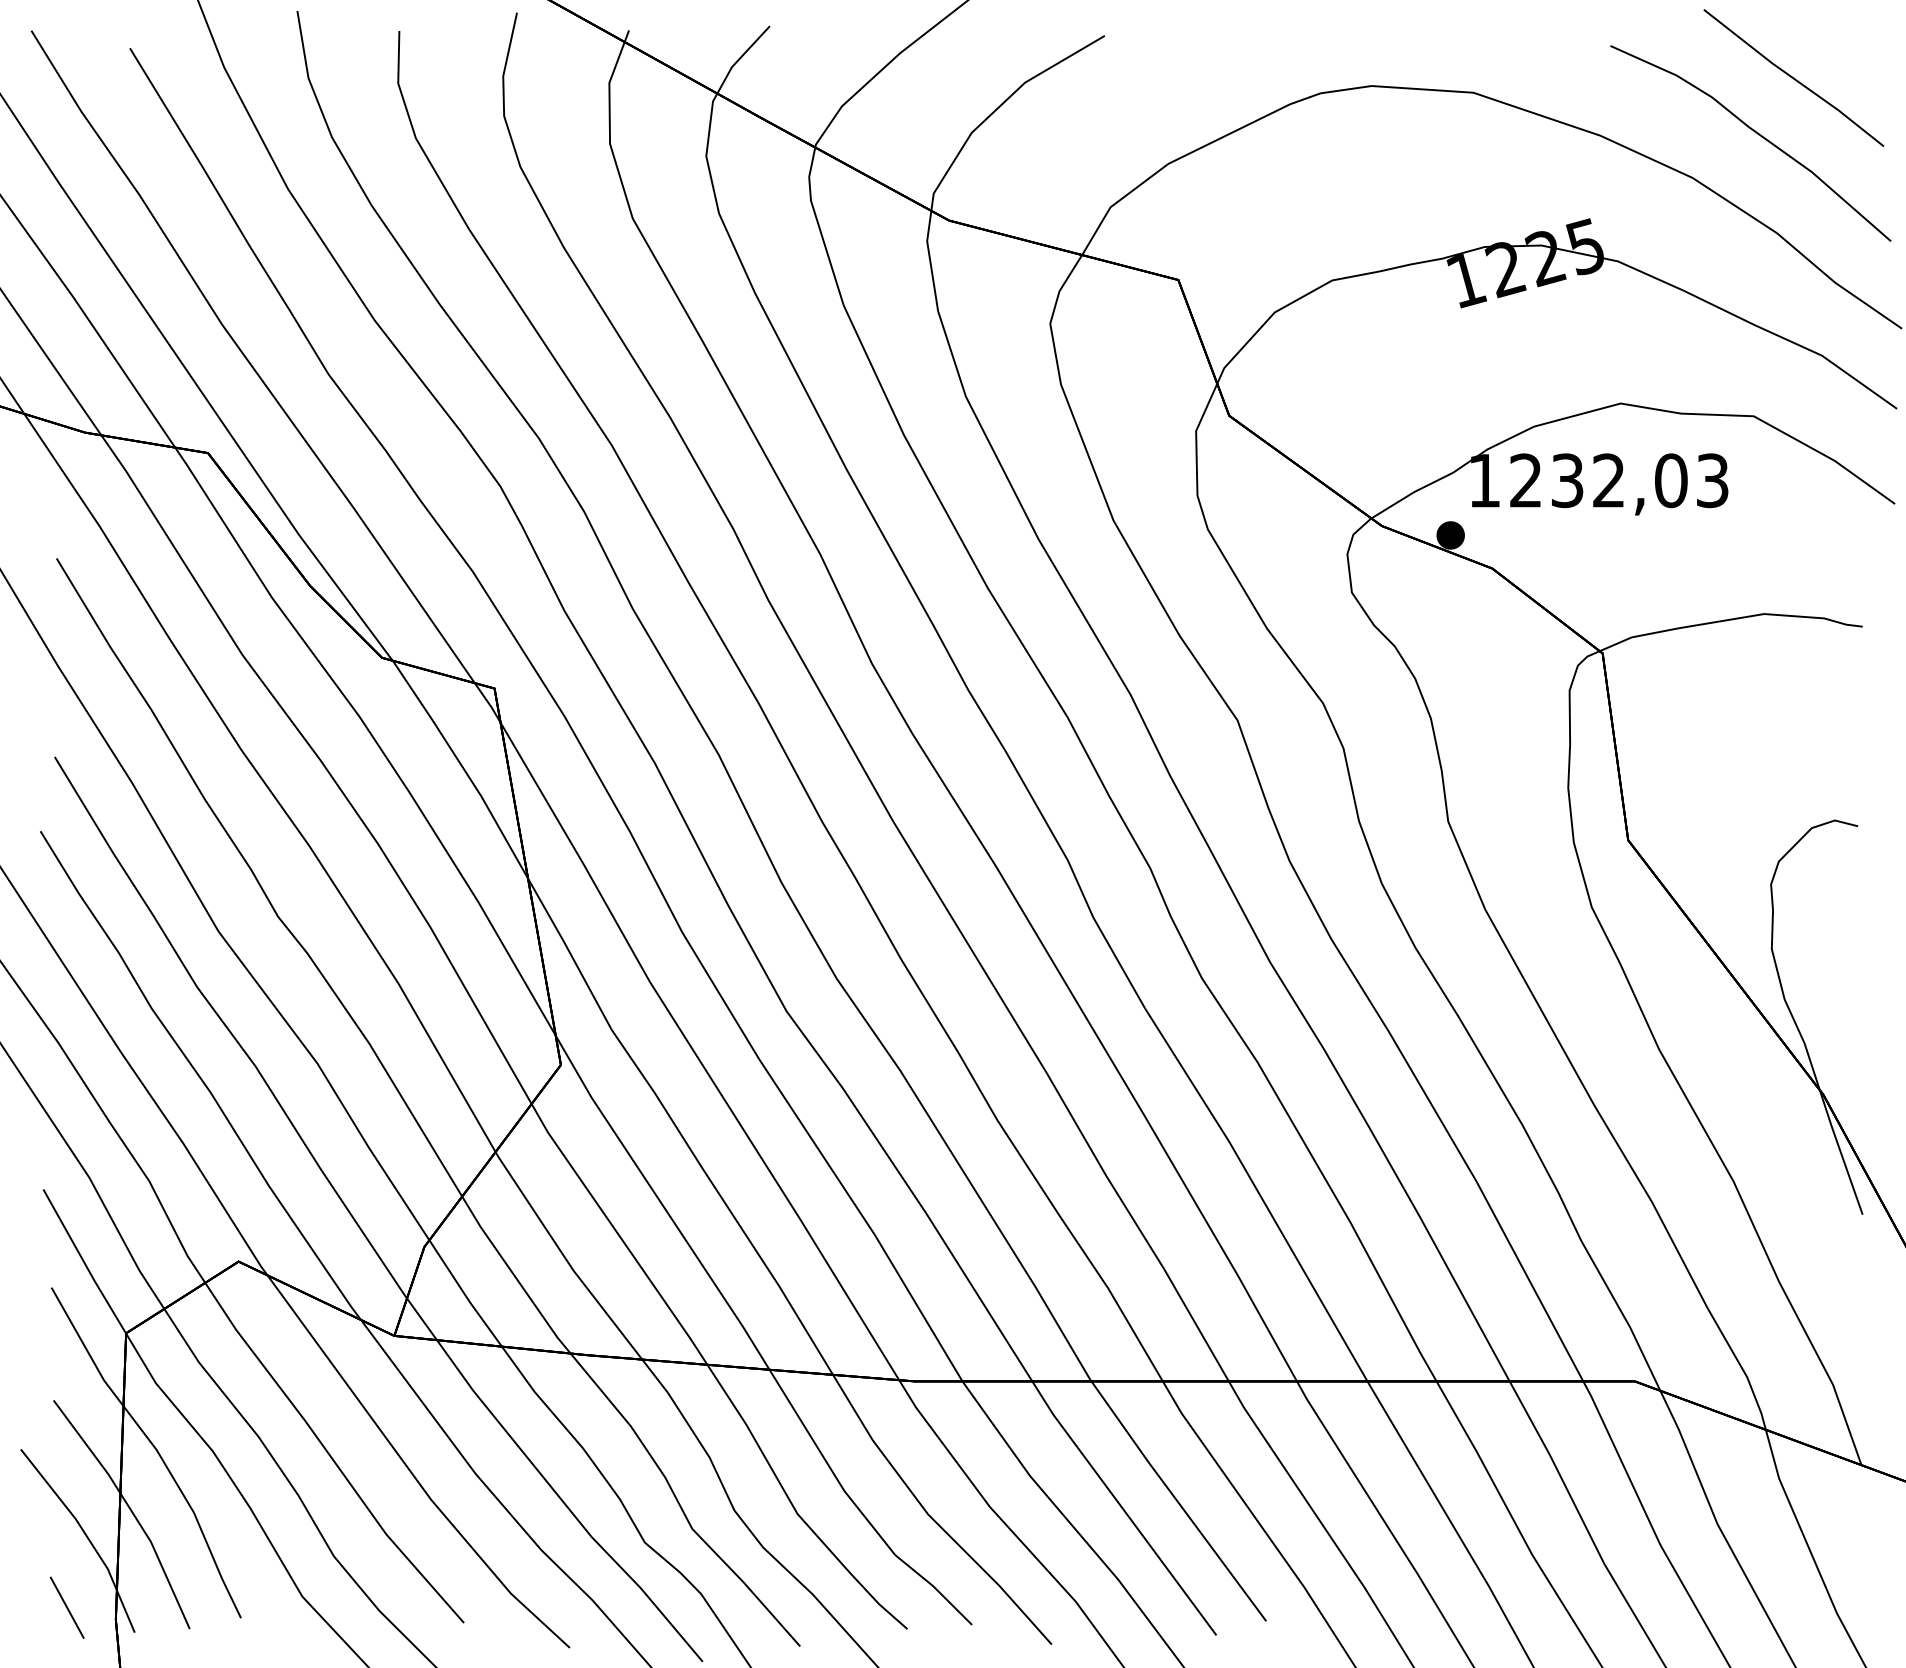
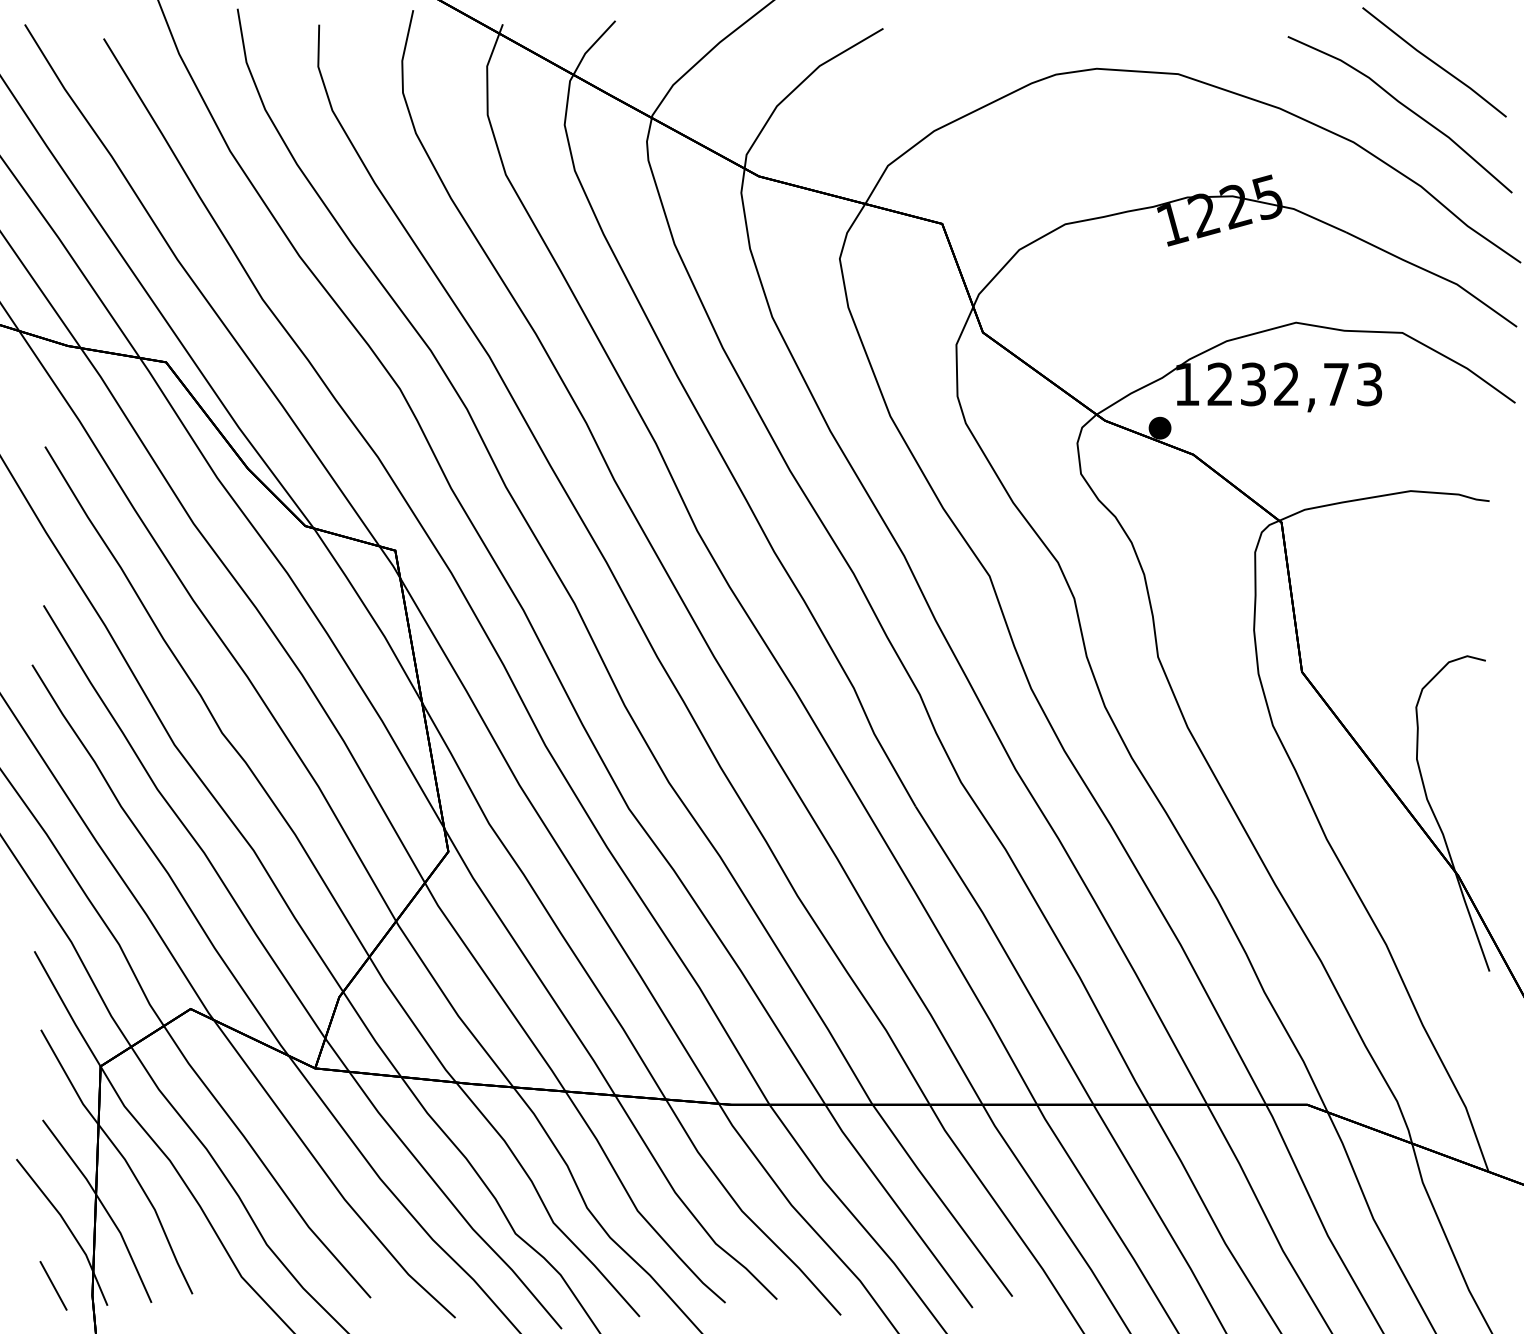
text: (1671, 480) -> (1336, 384), 1232,03 -> 1232,73

